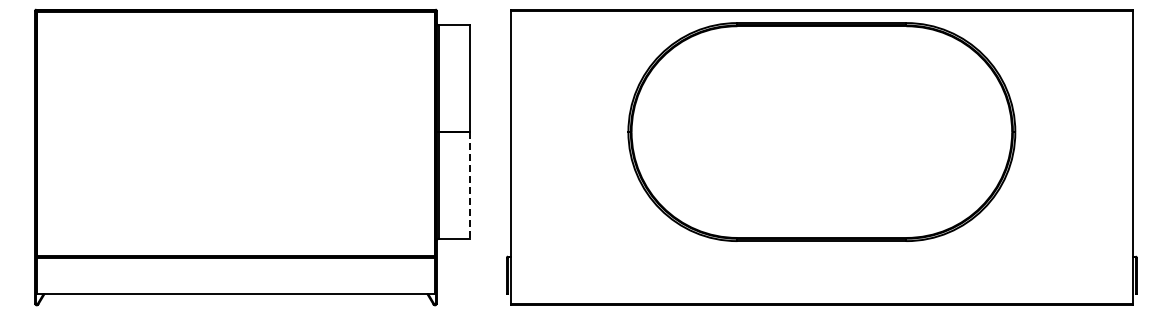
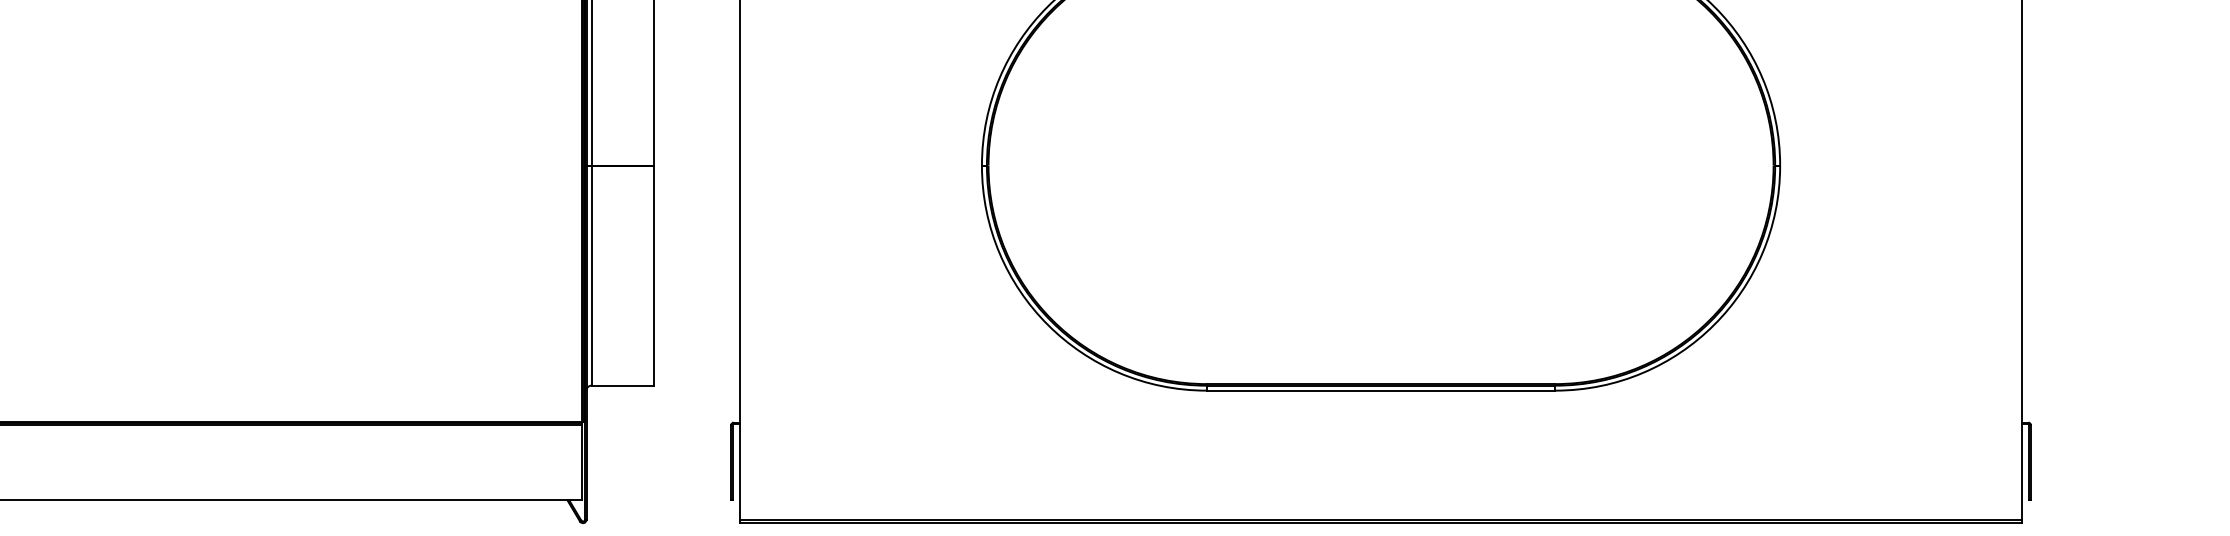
line: (469, 185) -> (654, 275), dashed -> solid

